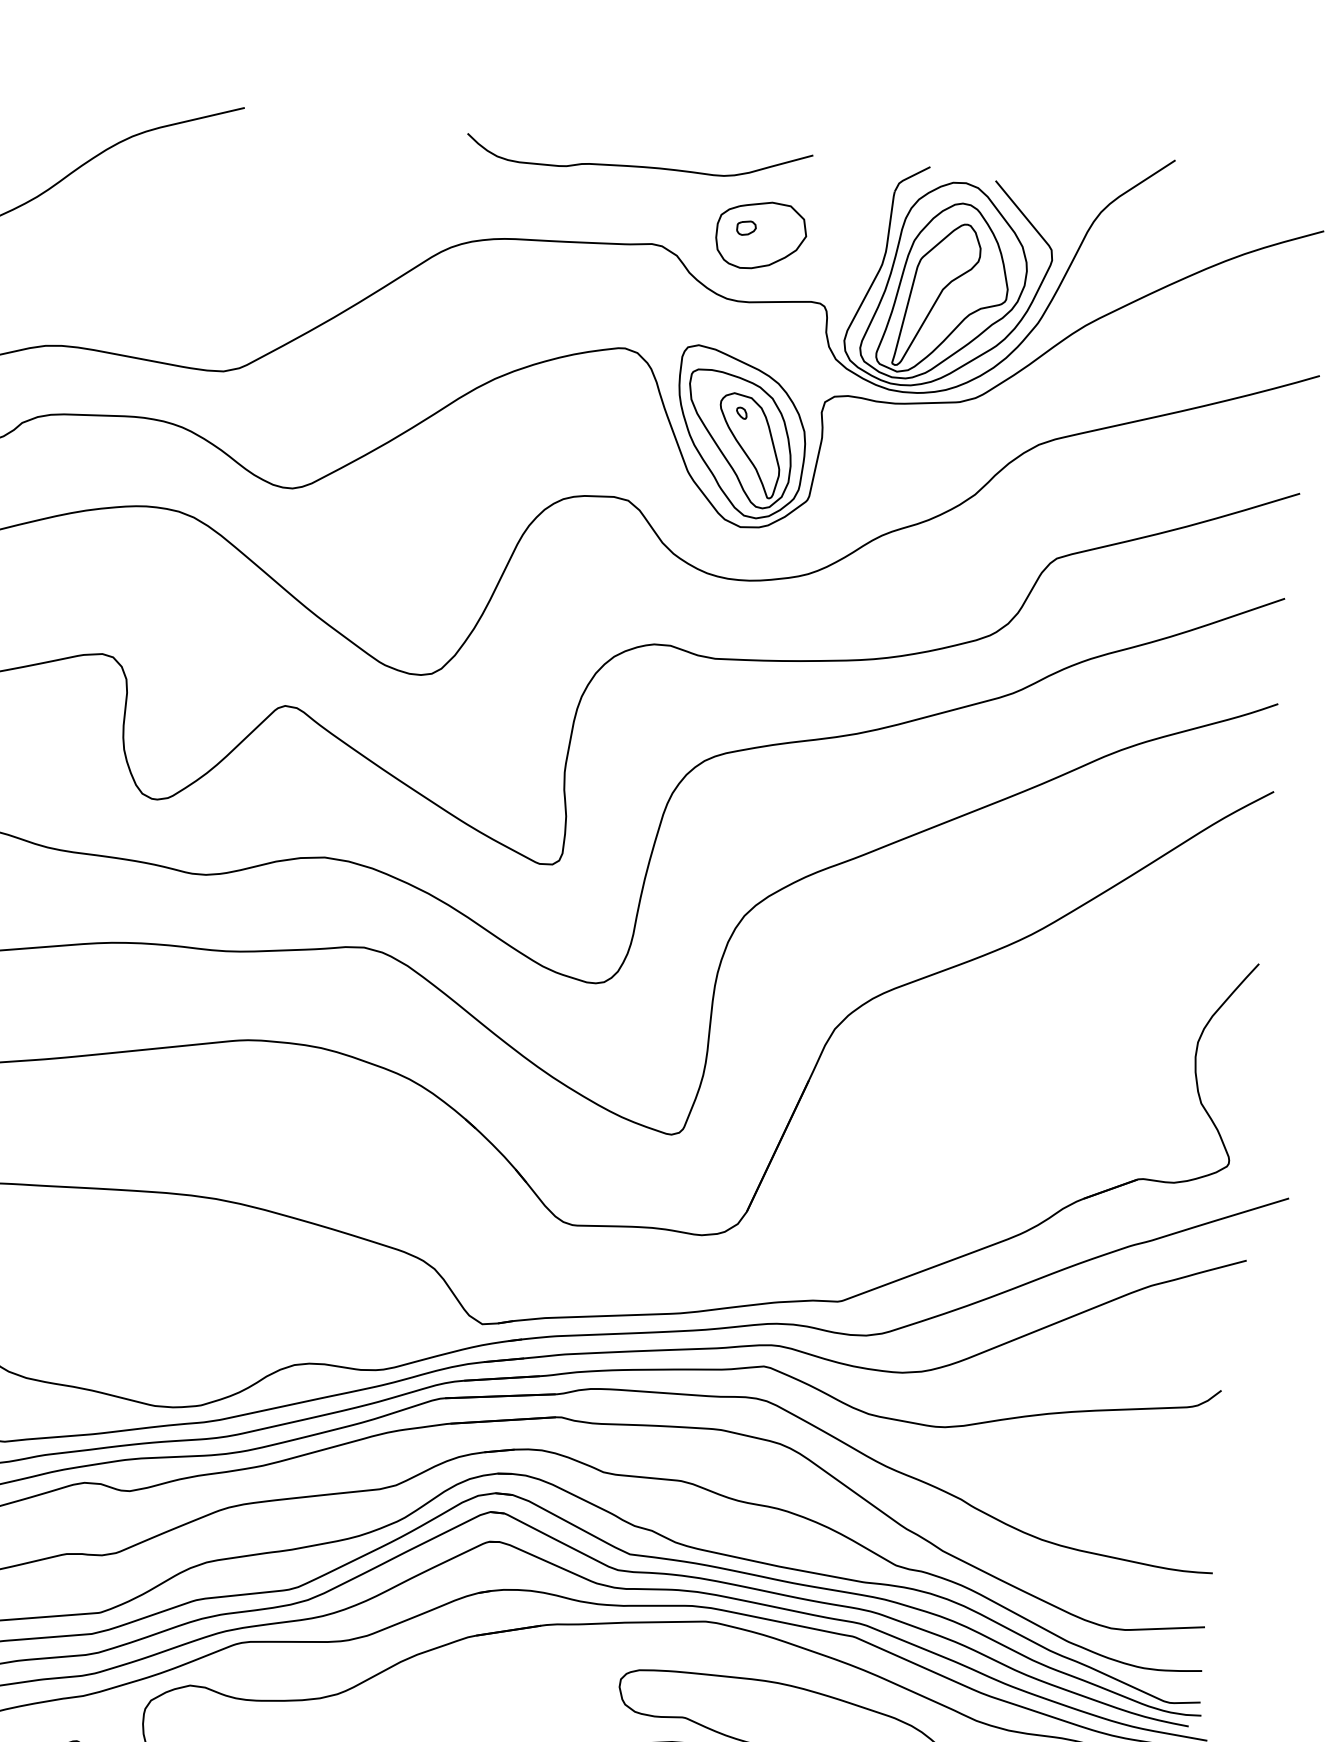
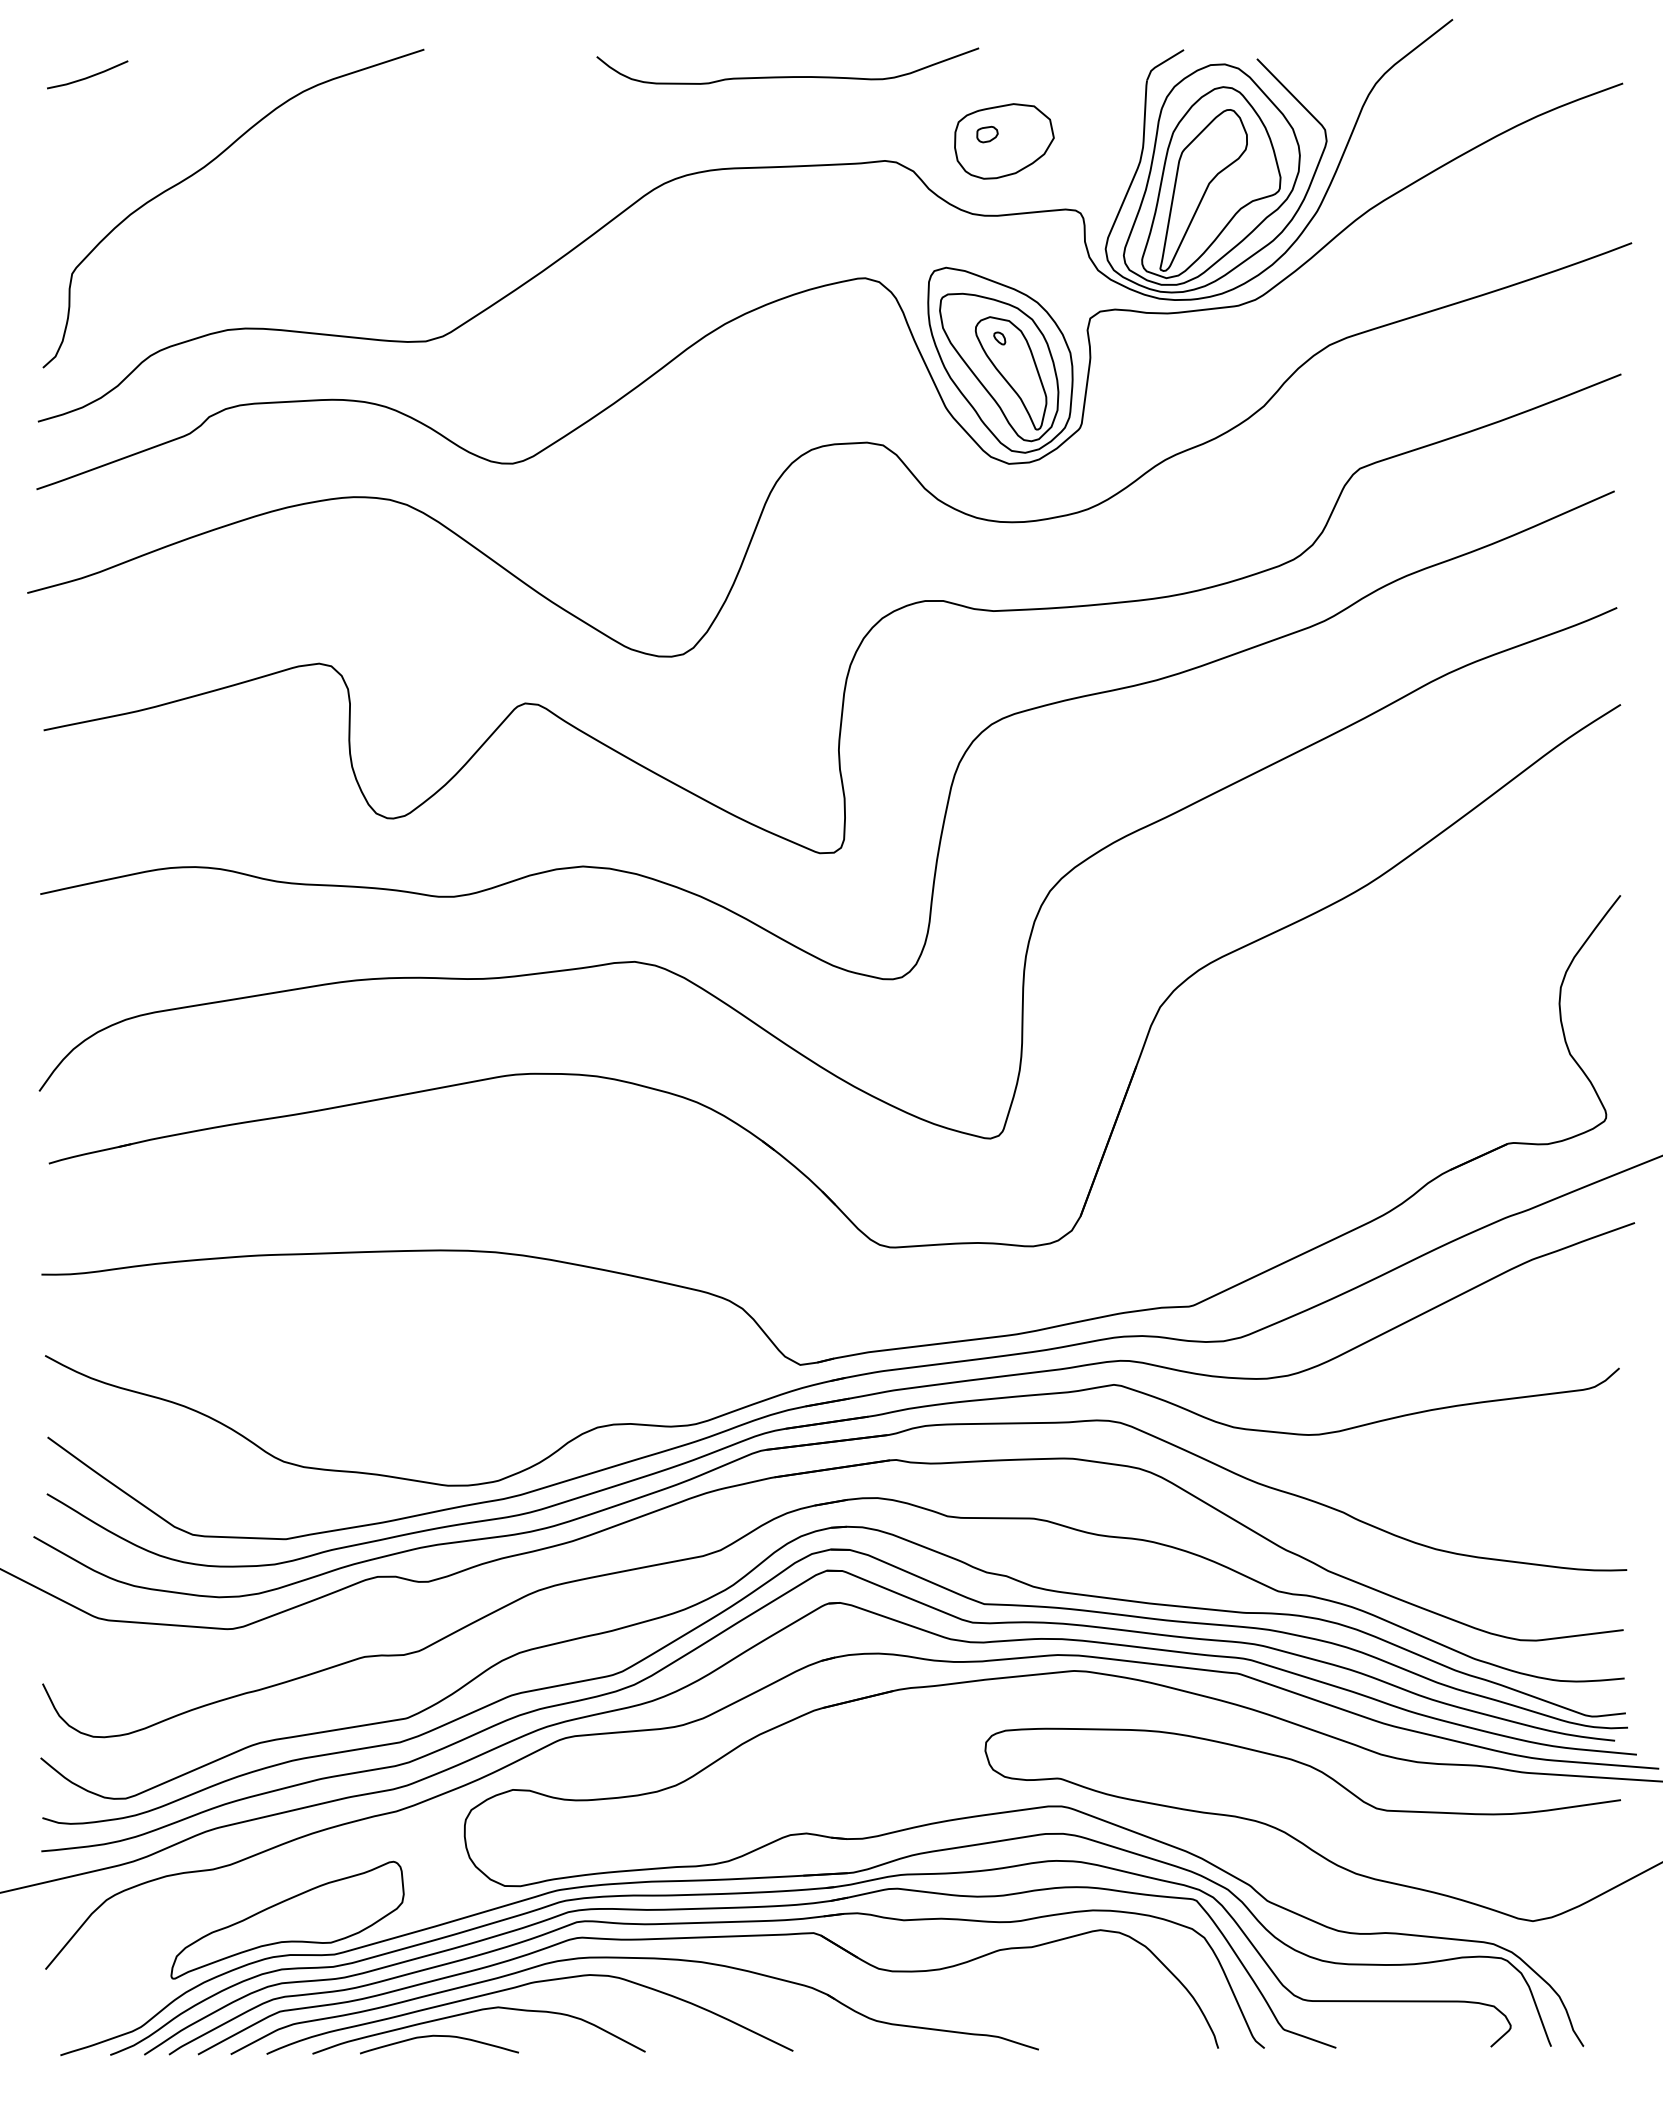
curve: (638, 166) -> (787, 76), moved

